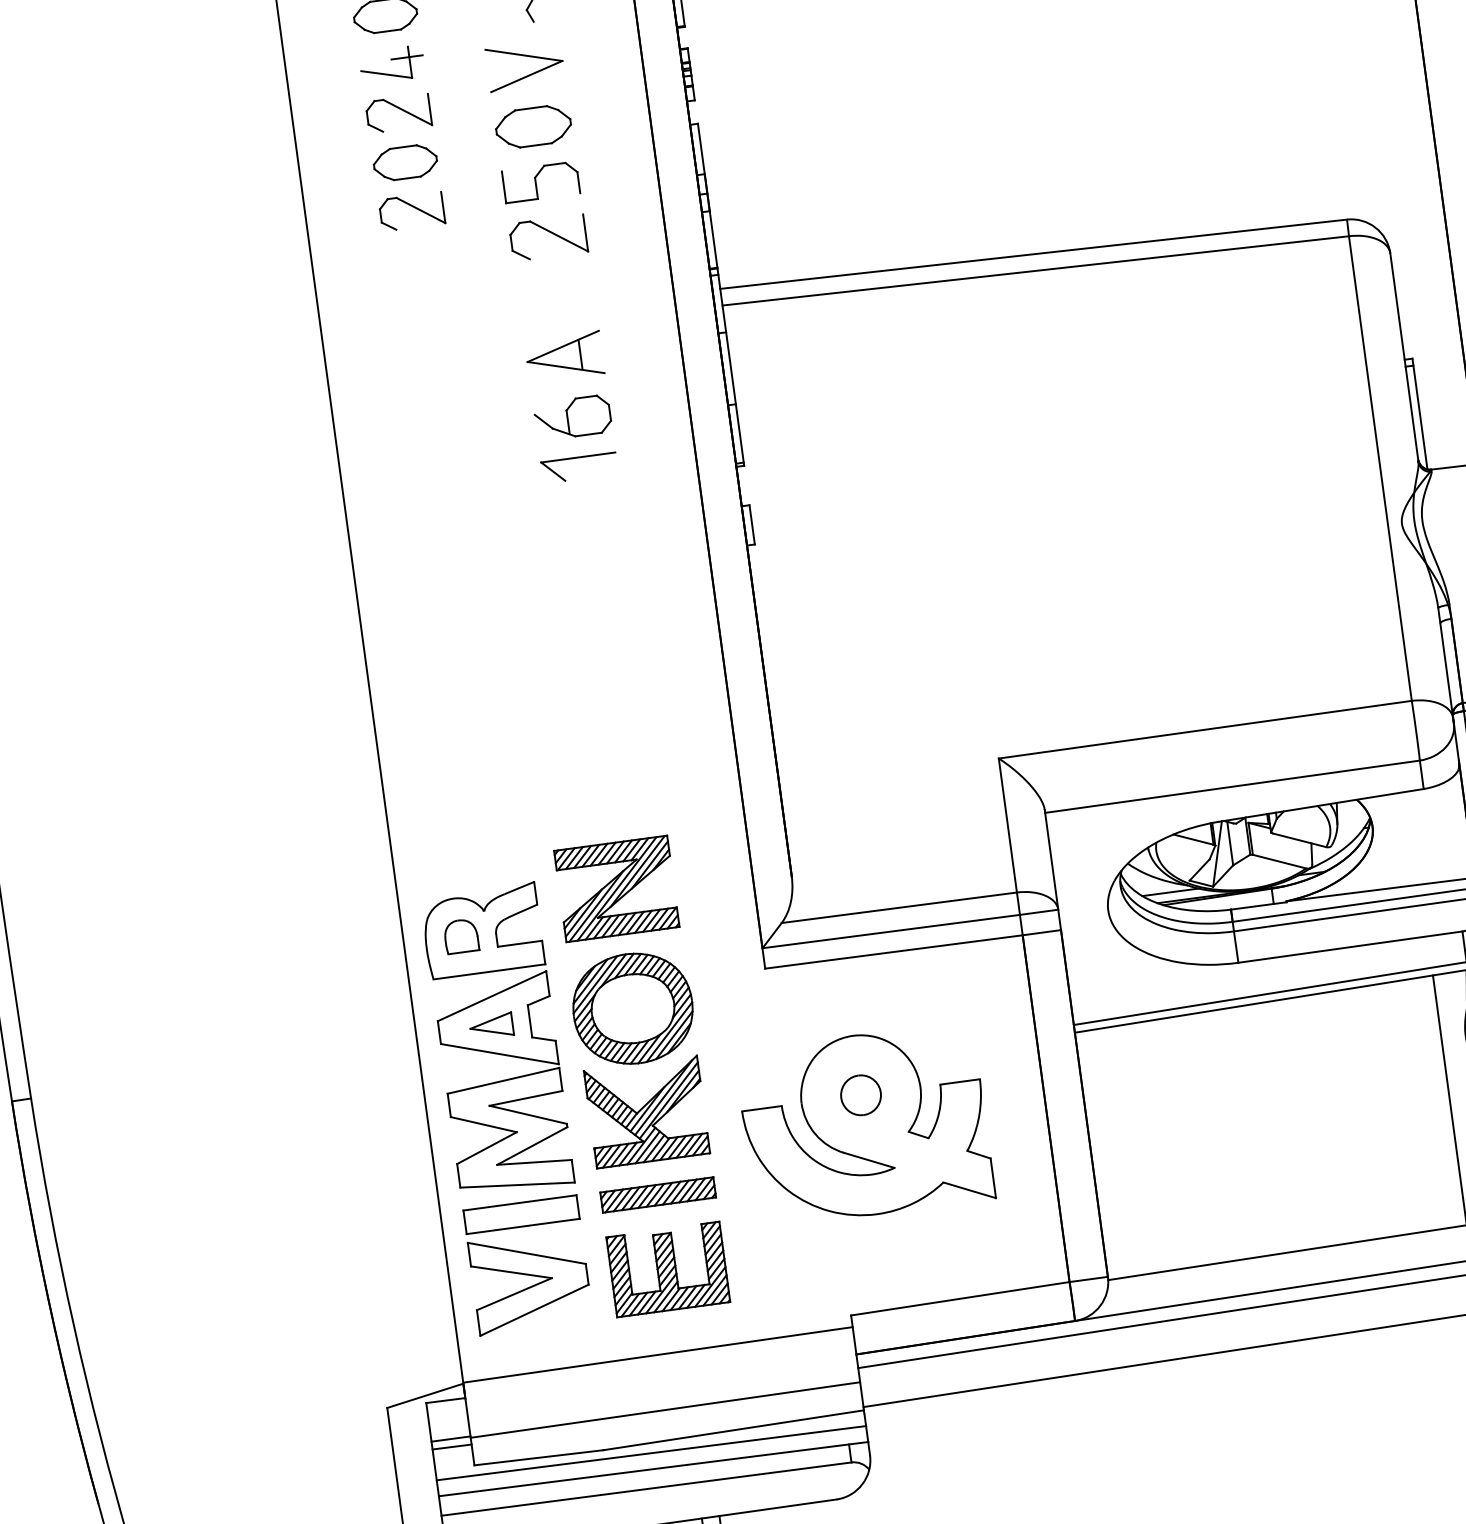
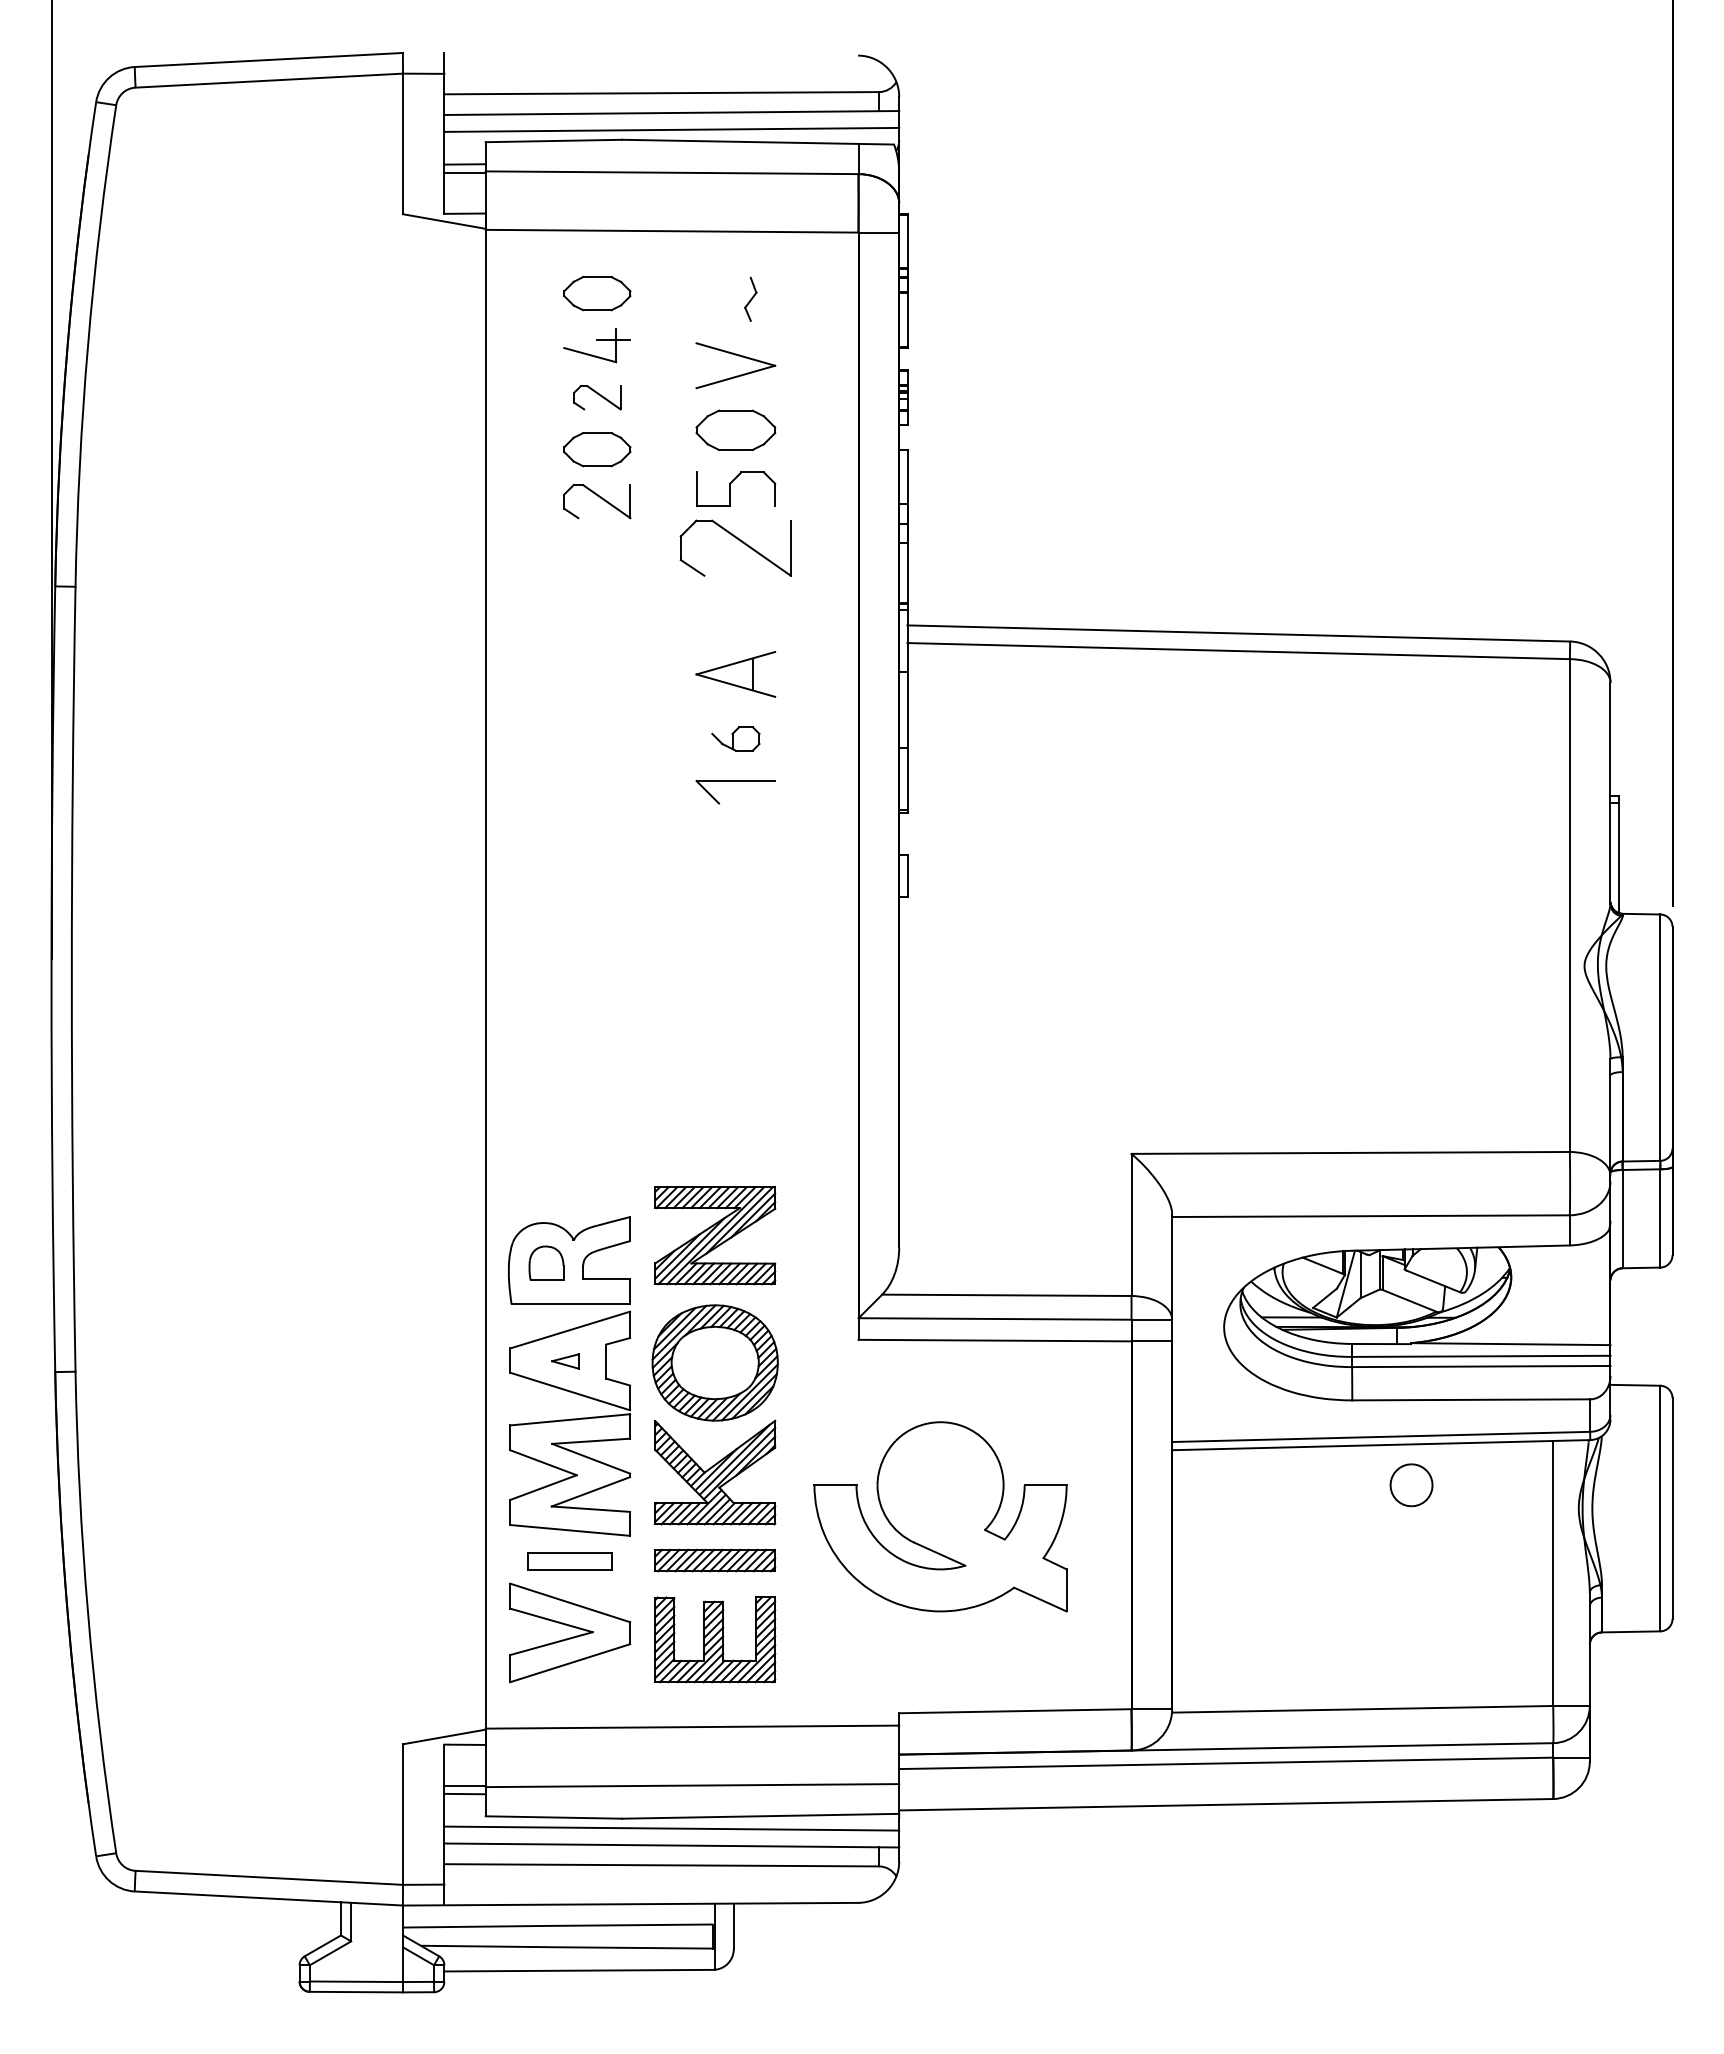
part: (398, 113) -> (597, 397), size x0.7
part: (548, 237) -> (735, 547), size x1.4
part: (572, 417) -> (735, 738), size x0.6
part: (491, 1026) -> (565, 1361), size x0.6
part: (861, 1095) -> (1411, 1485), moved
part: (520, 1214) -> (569, 1561), size x0.7

